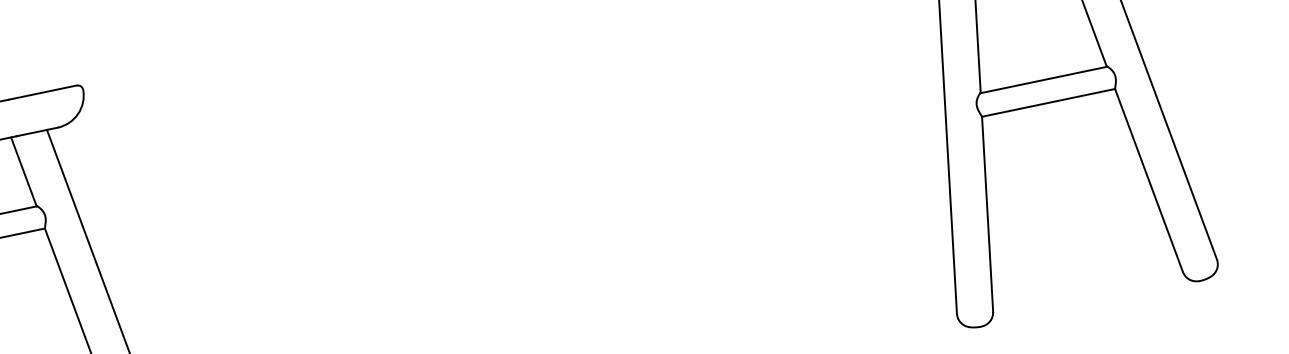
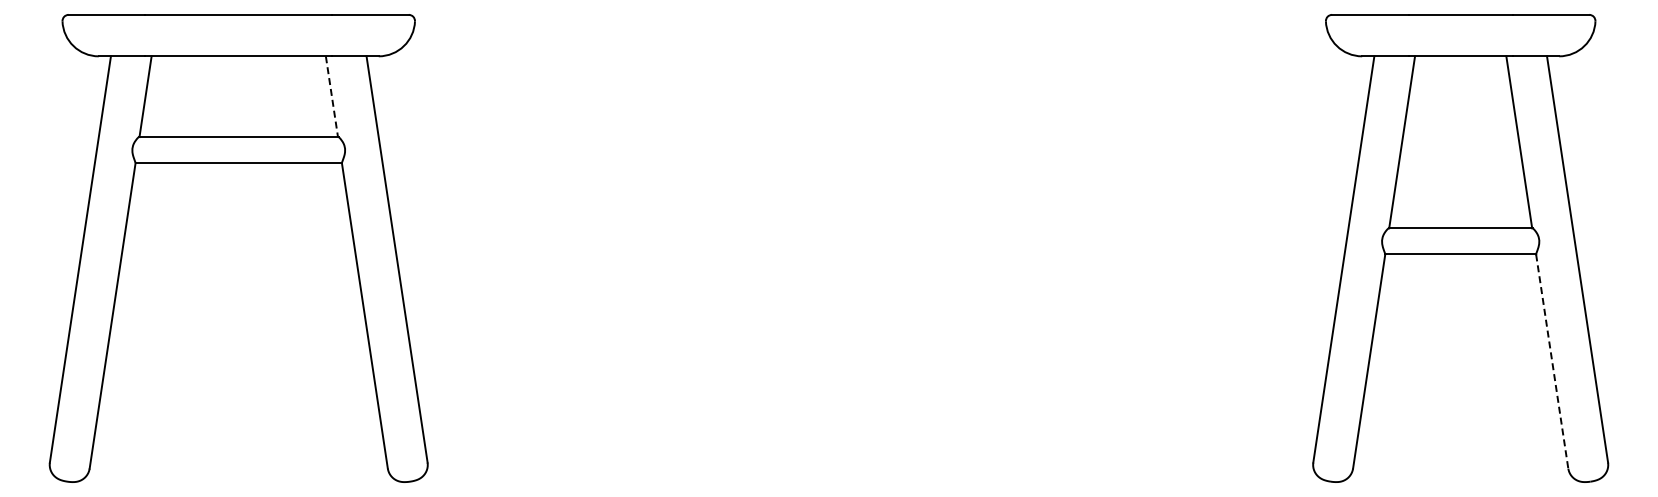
line: (23, 171) -> (331, 96), solid -> dashed
line: (1149, 181) -> (1552, 362), solid -> dashed

